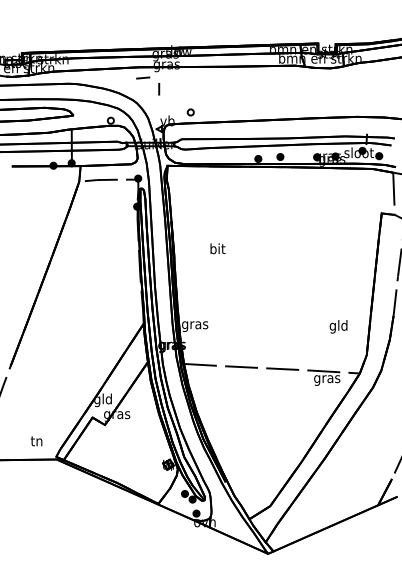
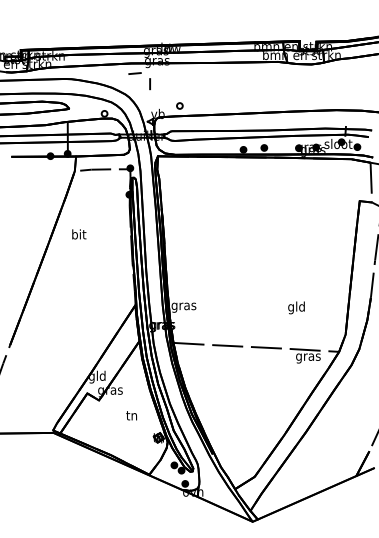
text: (217, 248) -> (78, 234), moved
text: (338, 326) -> (296, 307), moved
text: (36, 441) -> (131, 415), moved

